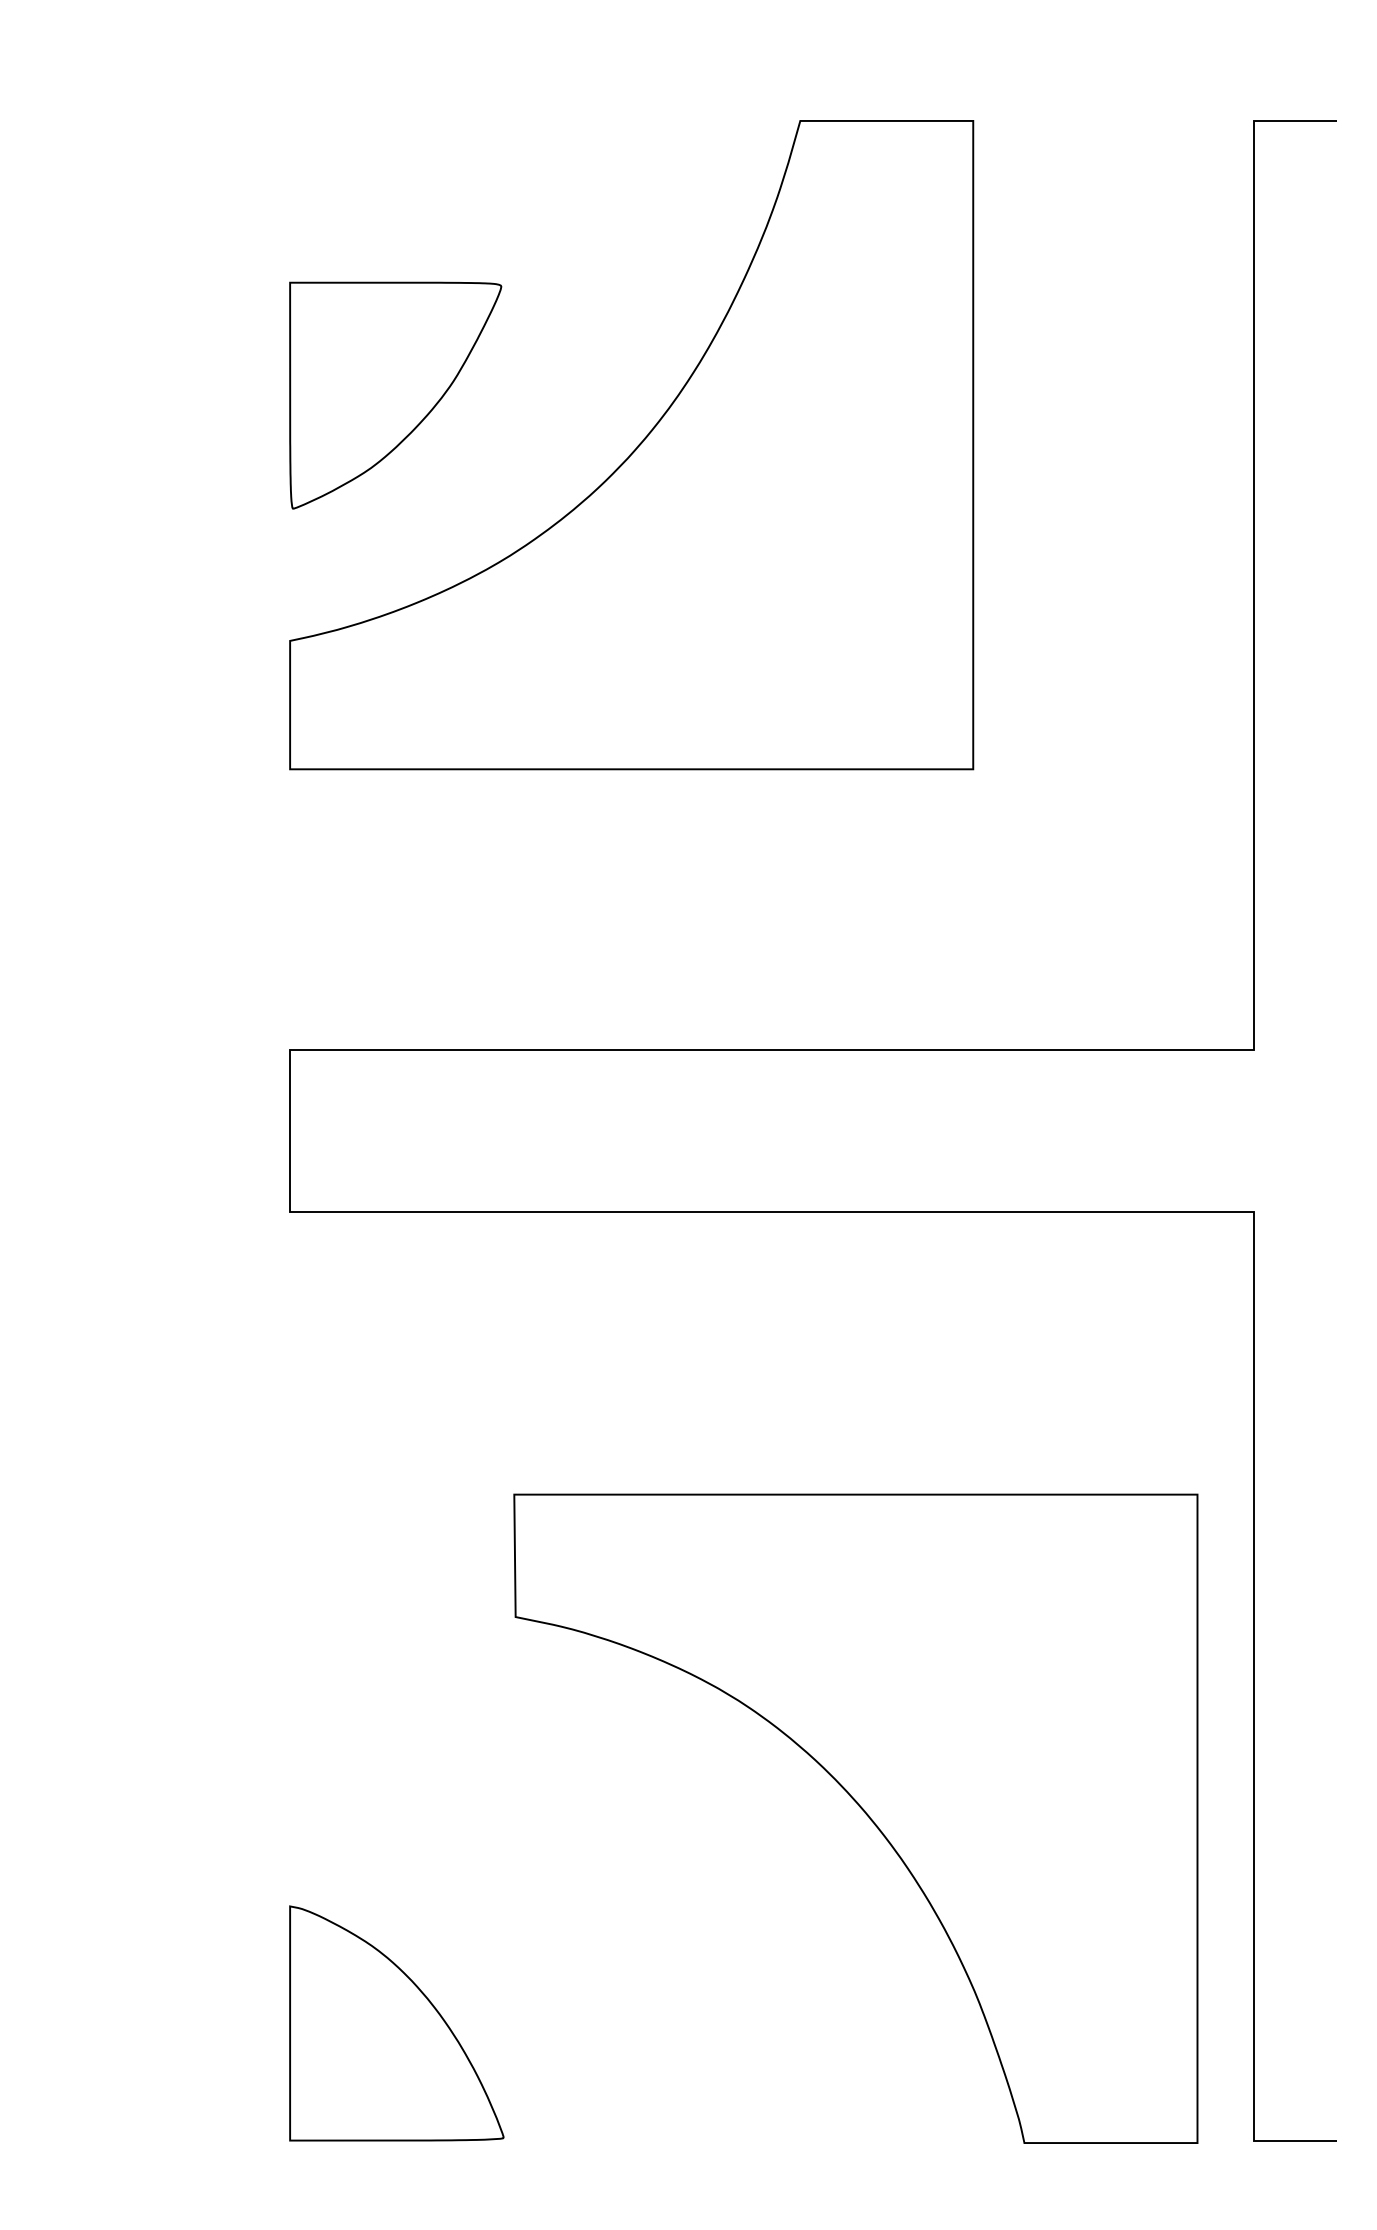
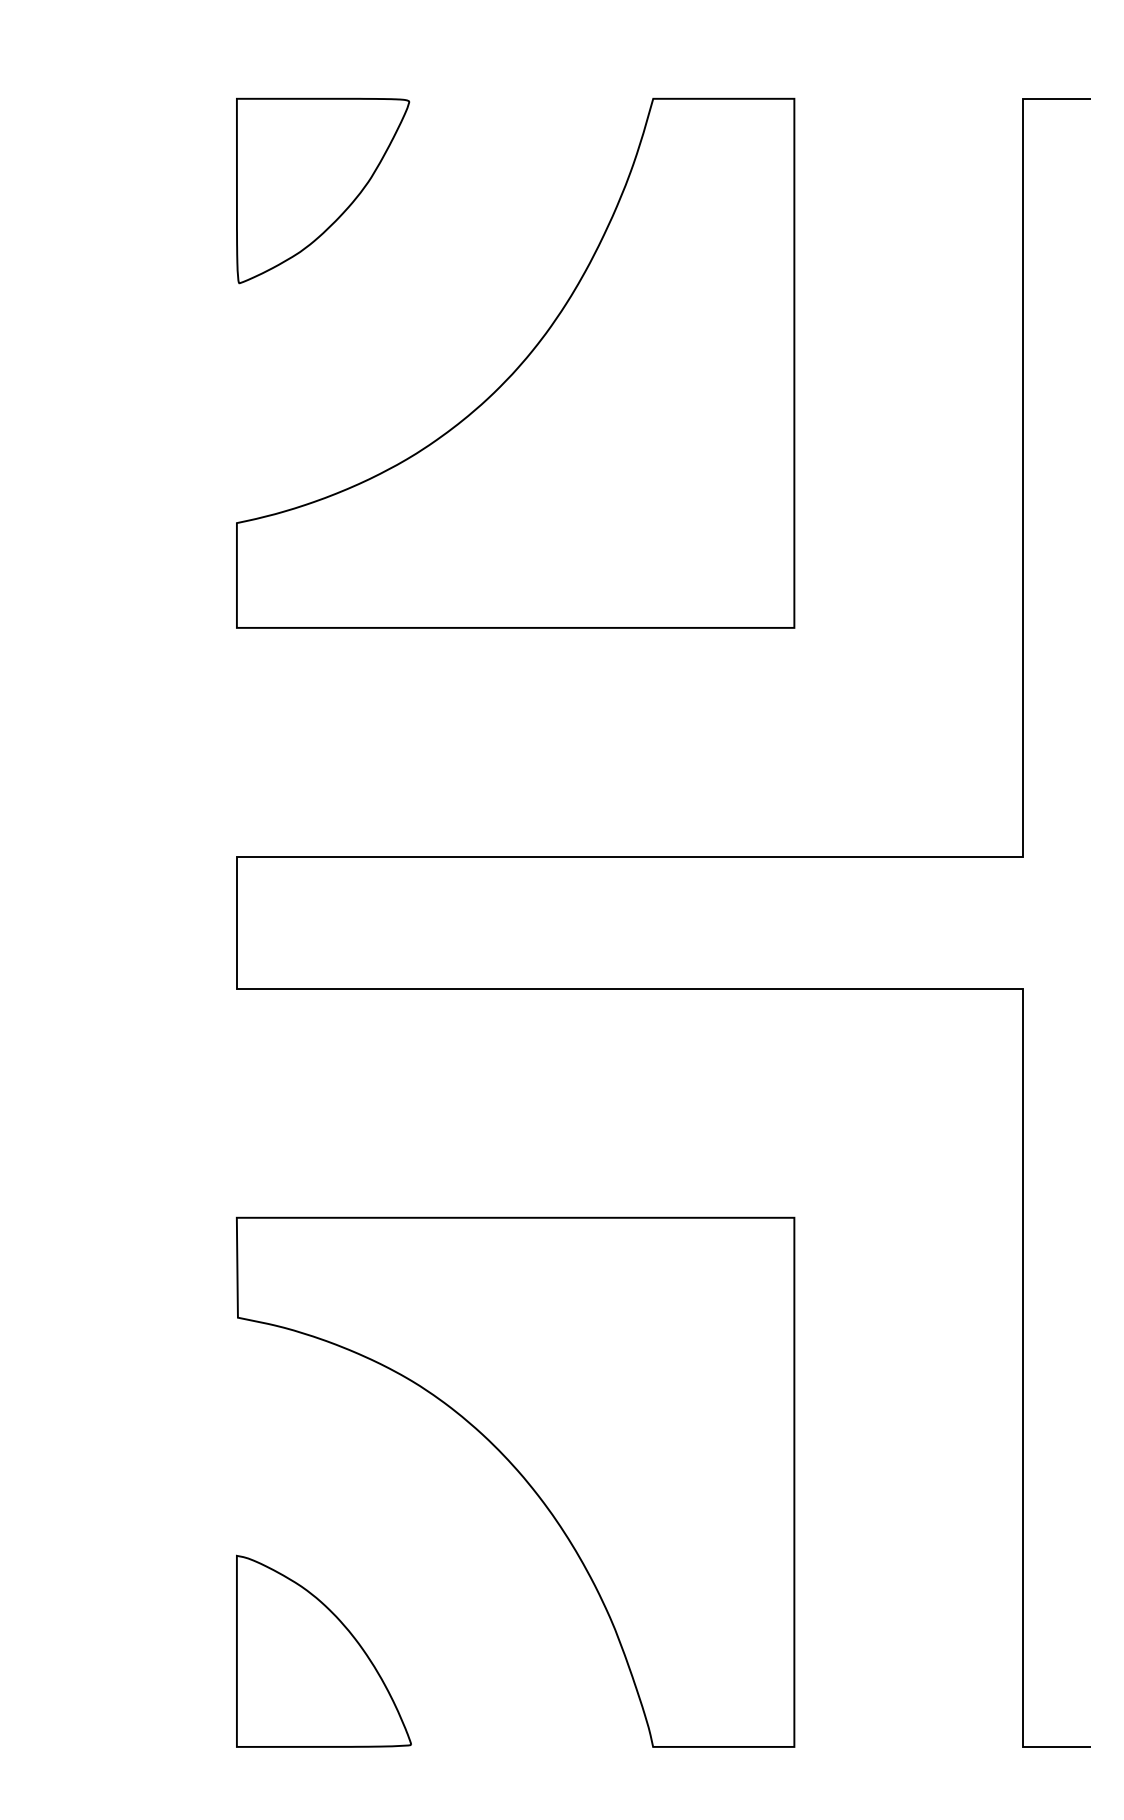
part: (396, 395) -> (323, 190), moved
part: (861, 1810) -> (520, 1475), moved

